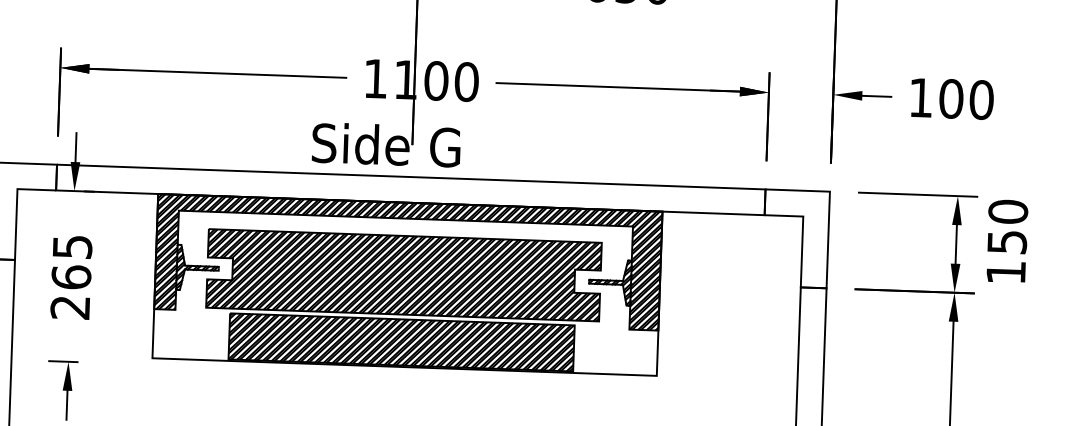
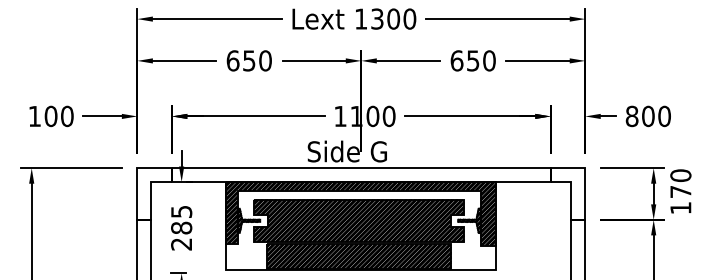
text: (919, 97) -> (631, 116), 100 -> 800
text: (1006, 241) -> (680, 191), 150 -> 170
text: (71, 276) -> (181, 227), 265 -> 285

